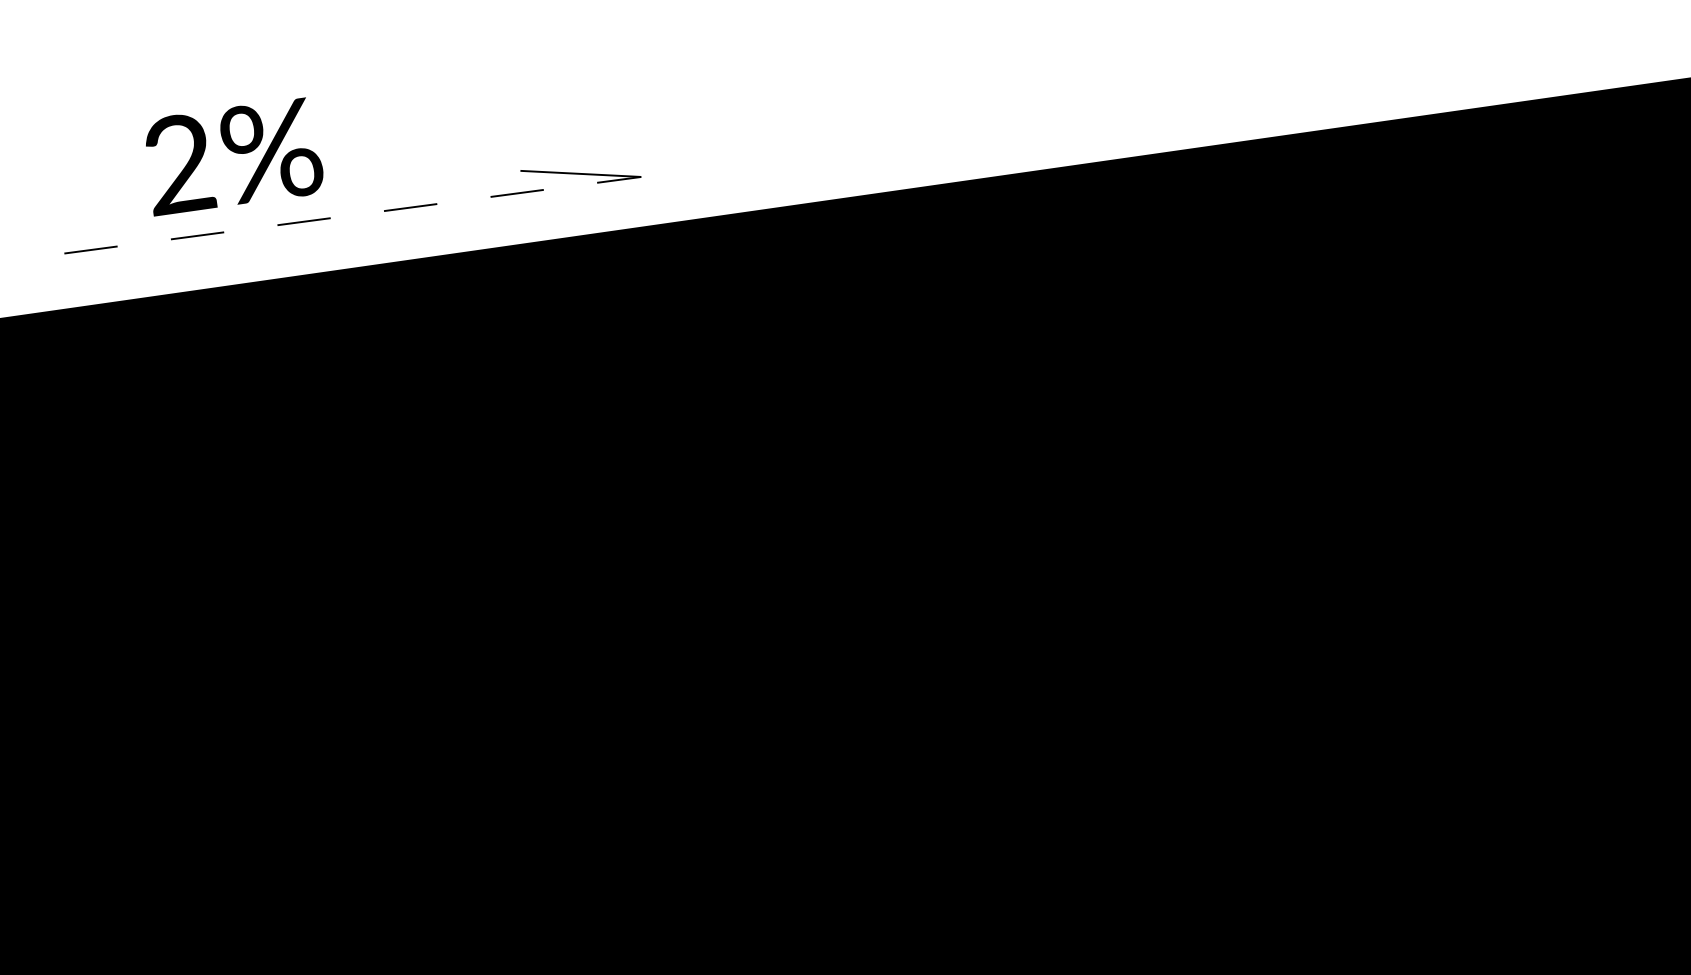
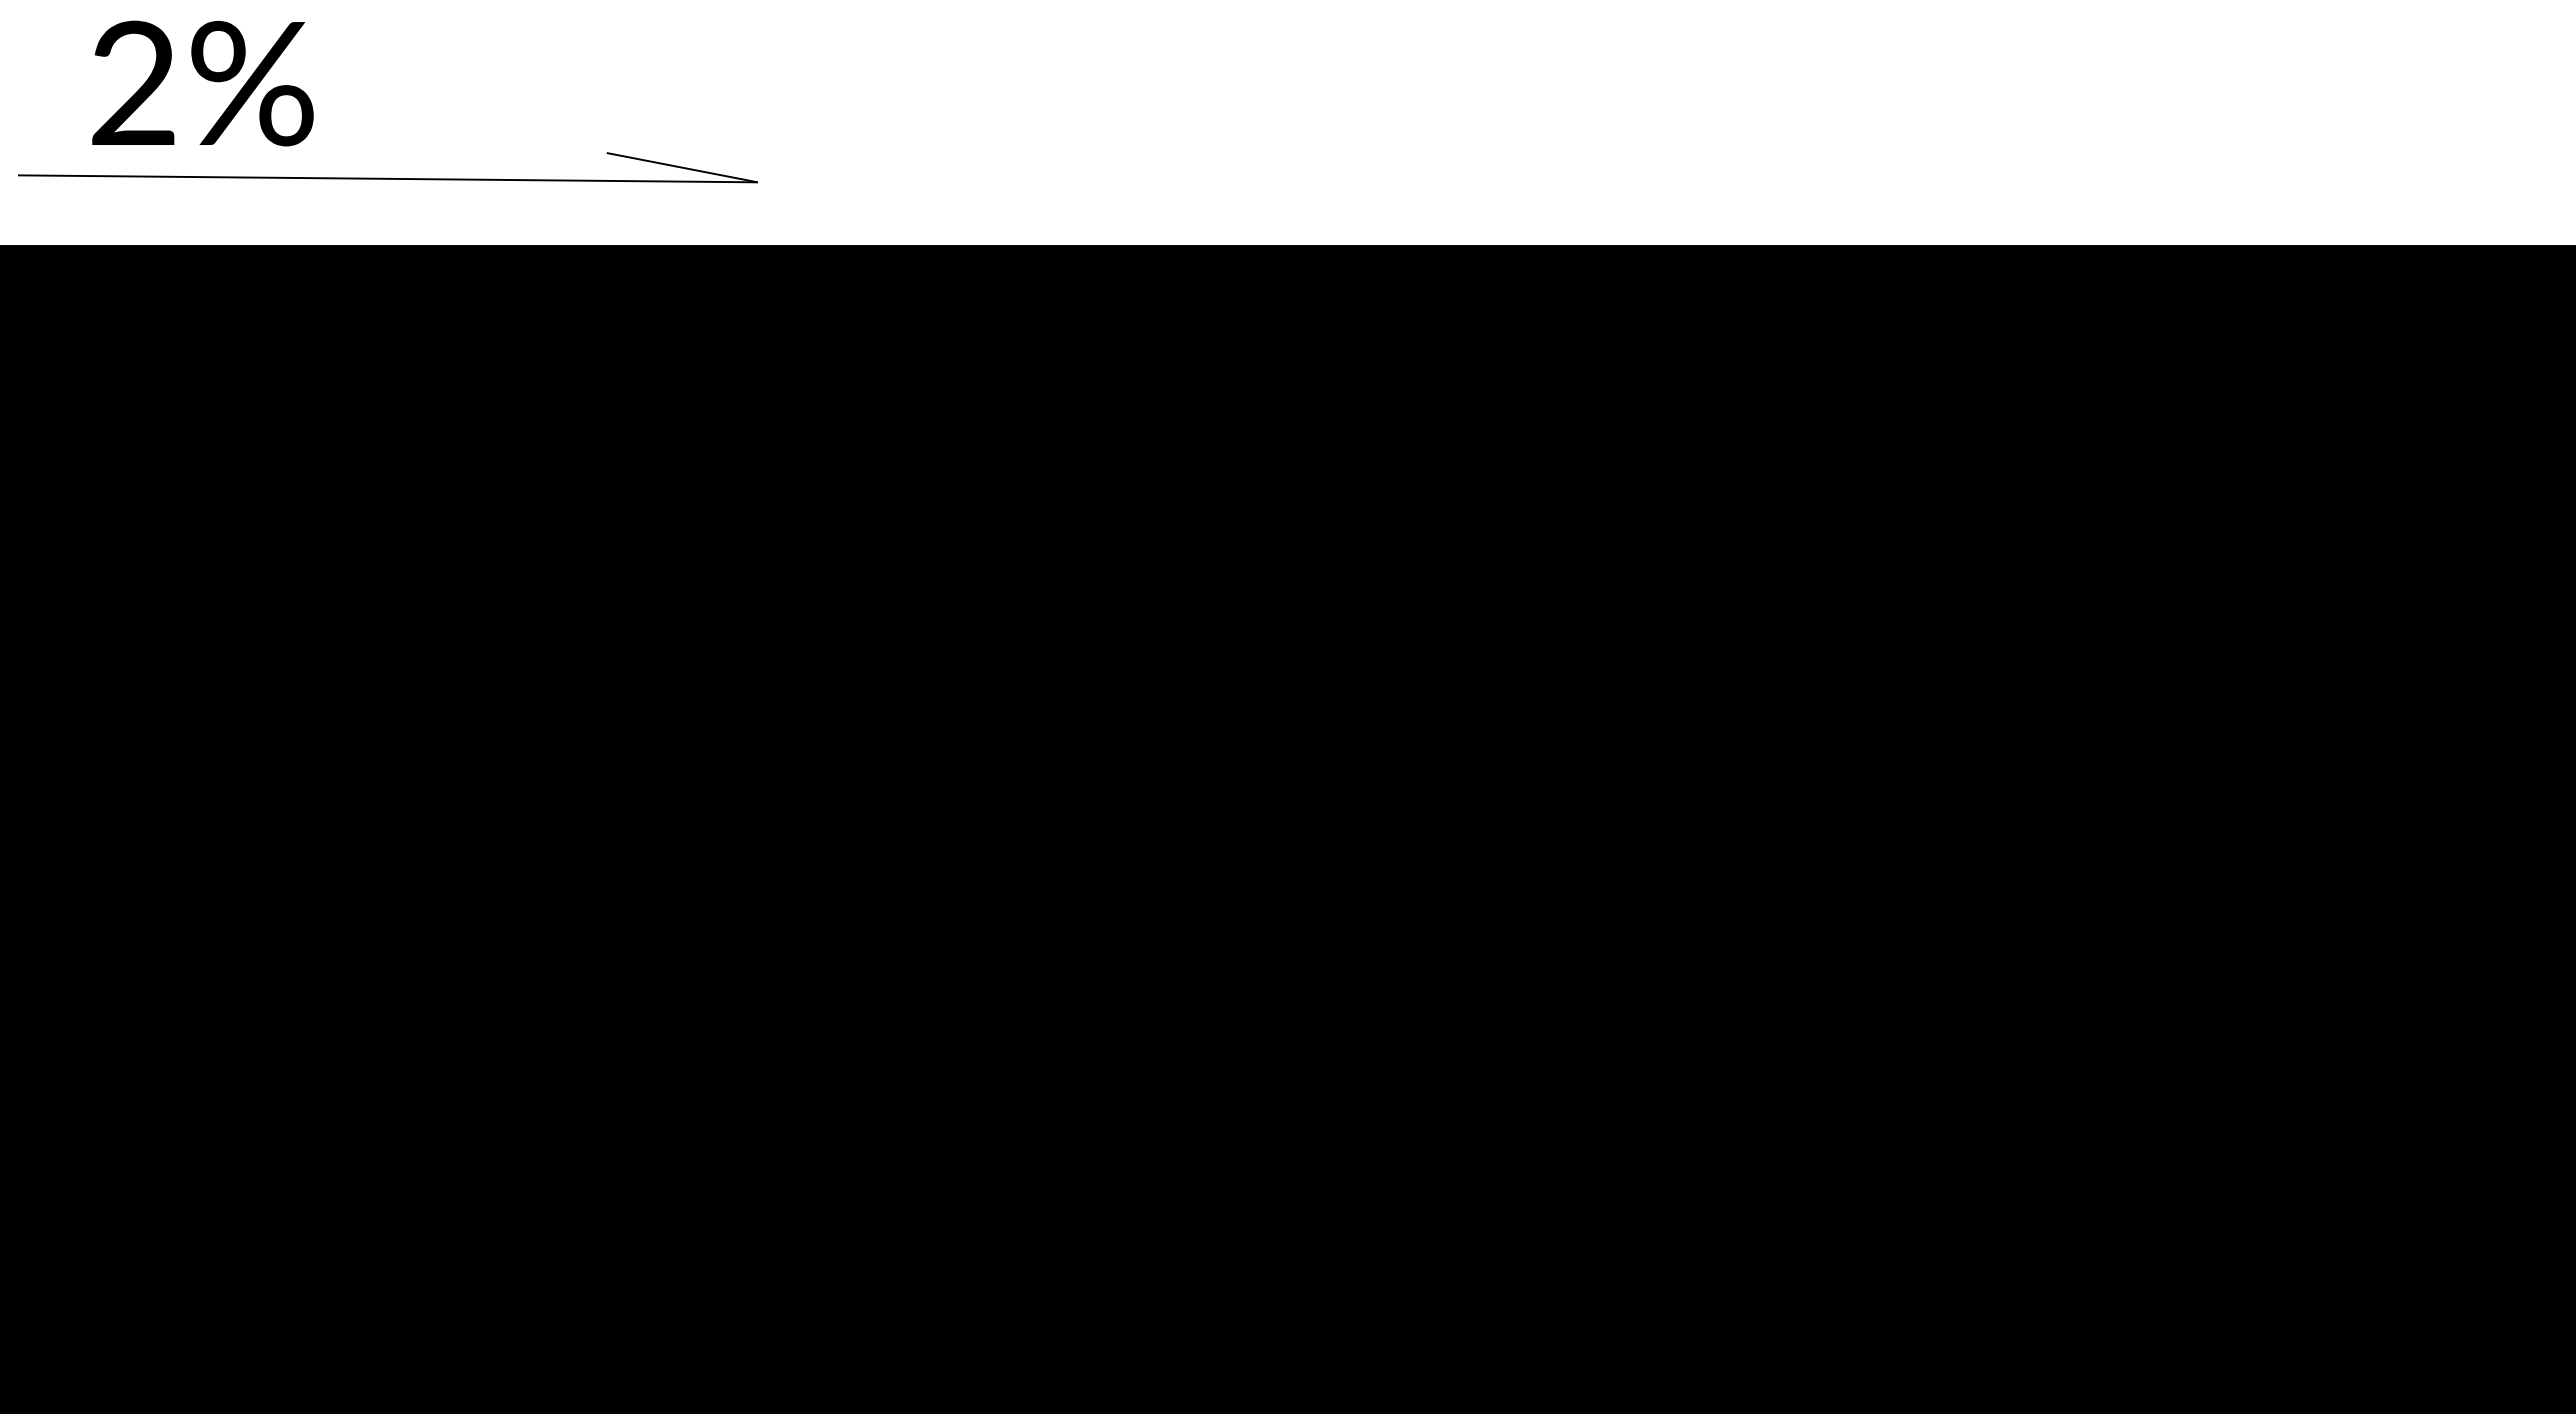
text: (232, 156) -> (202, 83), moved
line: (352, 215) -> (387, 178), dashed -> solid

